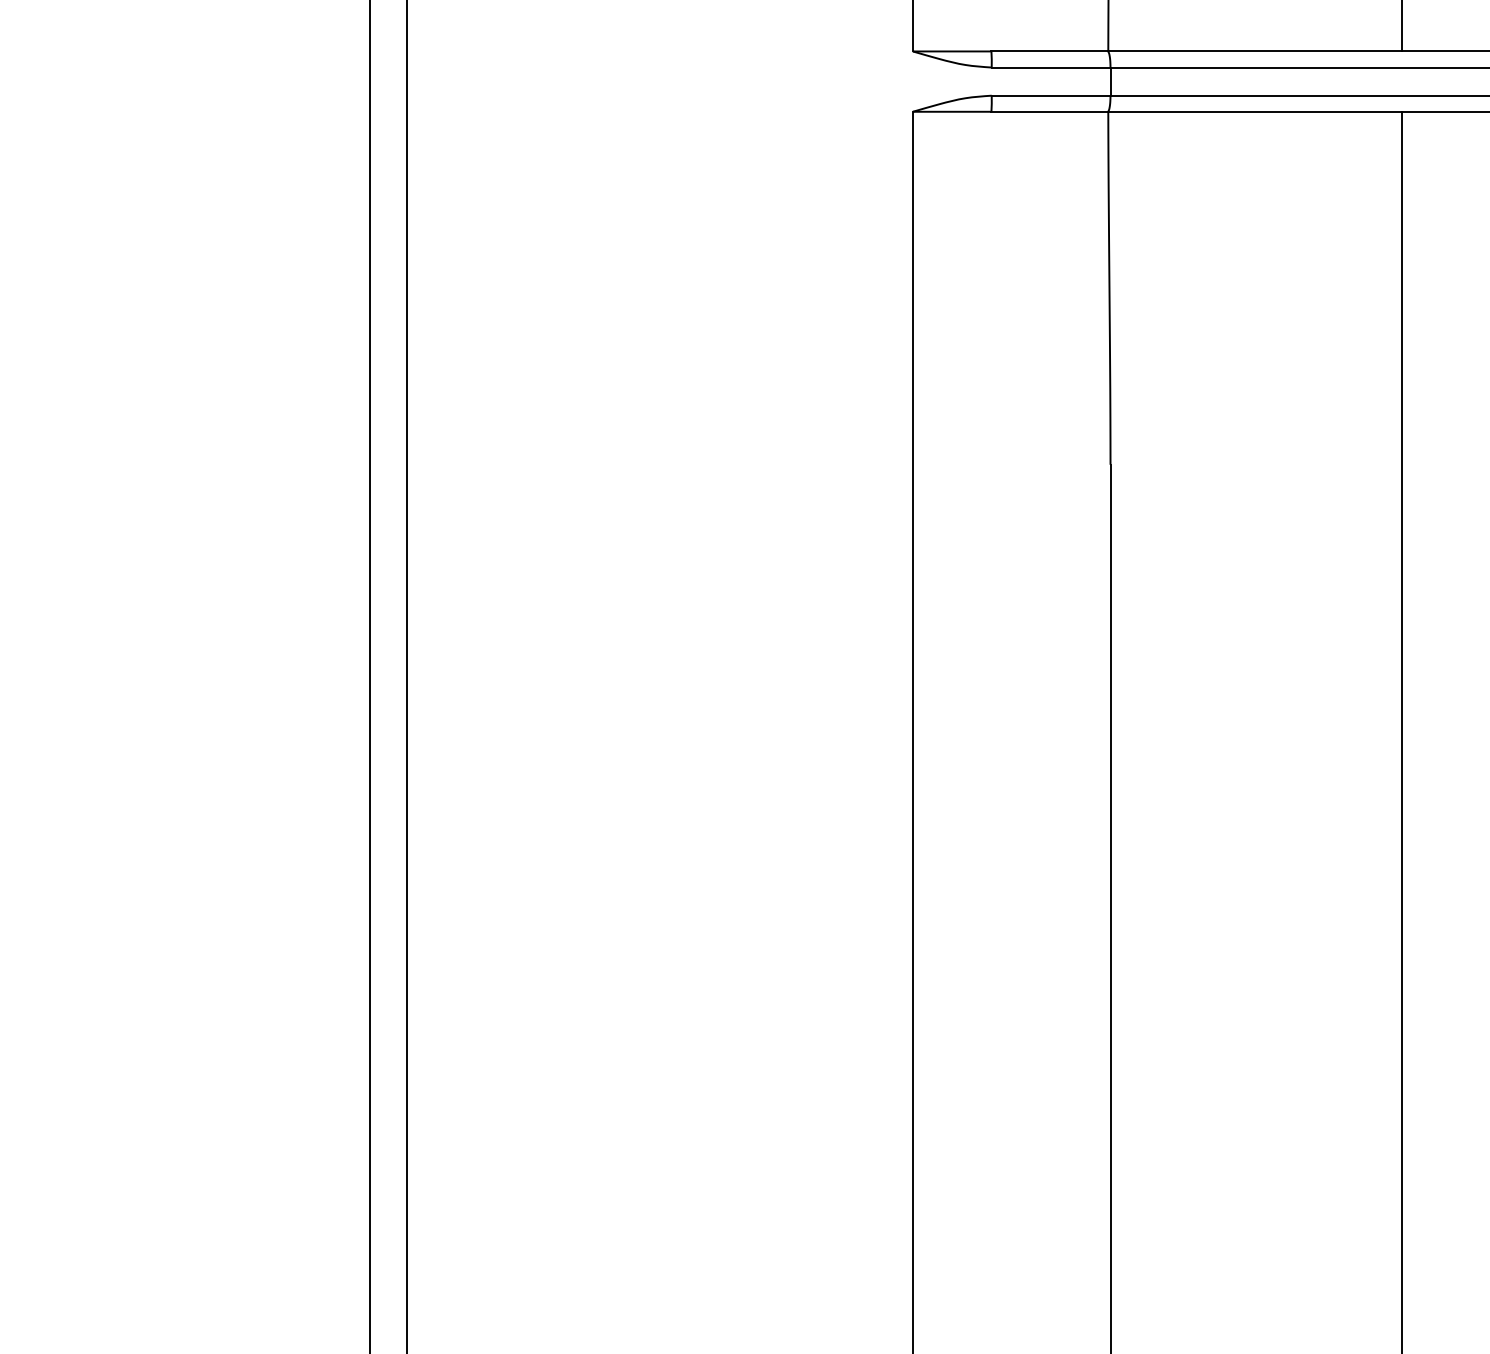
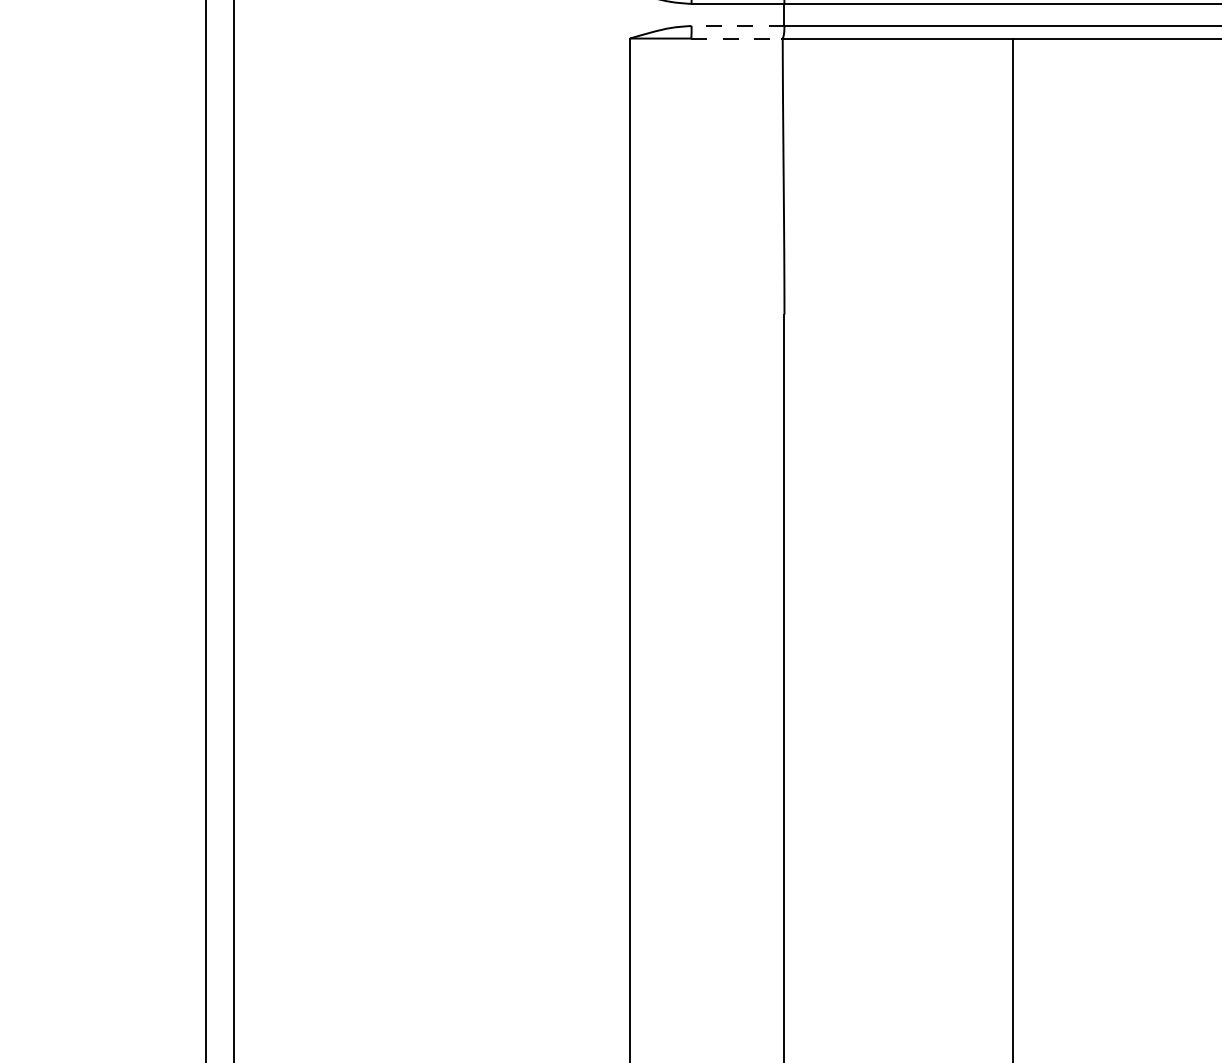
line: (1050, 95) -> (737, 25), solid -> dashed
line: (1050, 111) -> (737, 38), solid -> dashed

